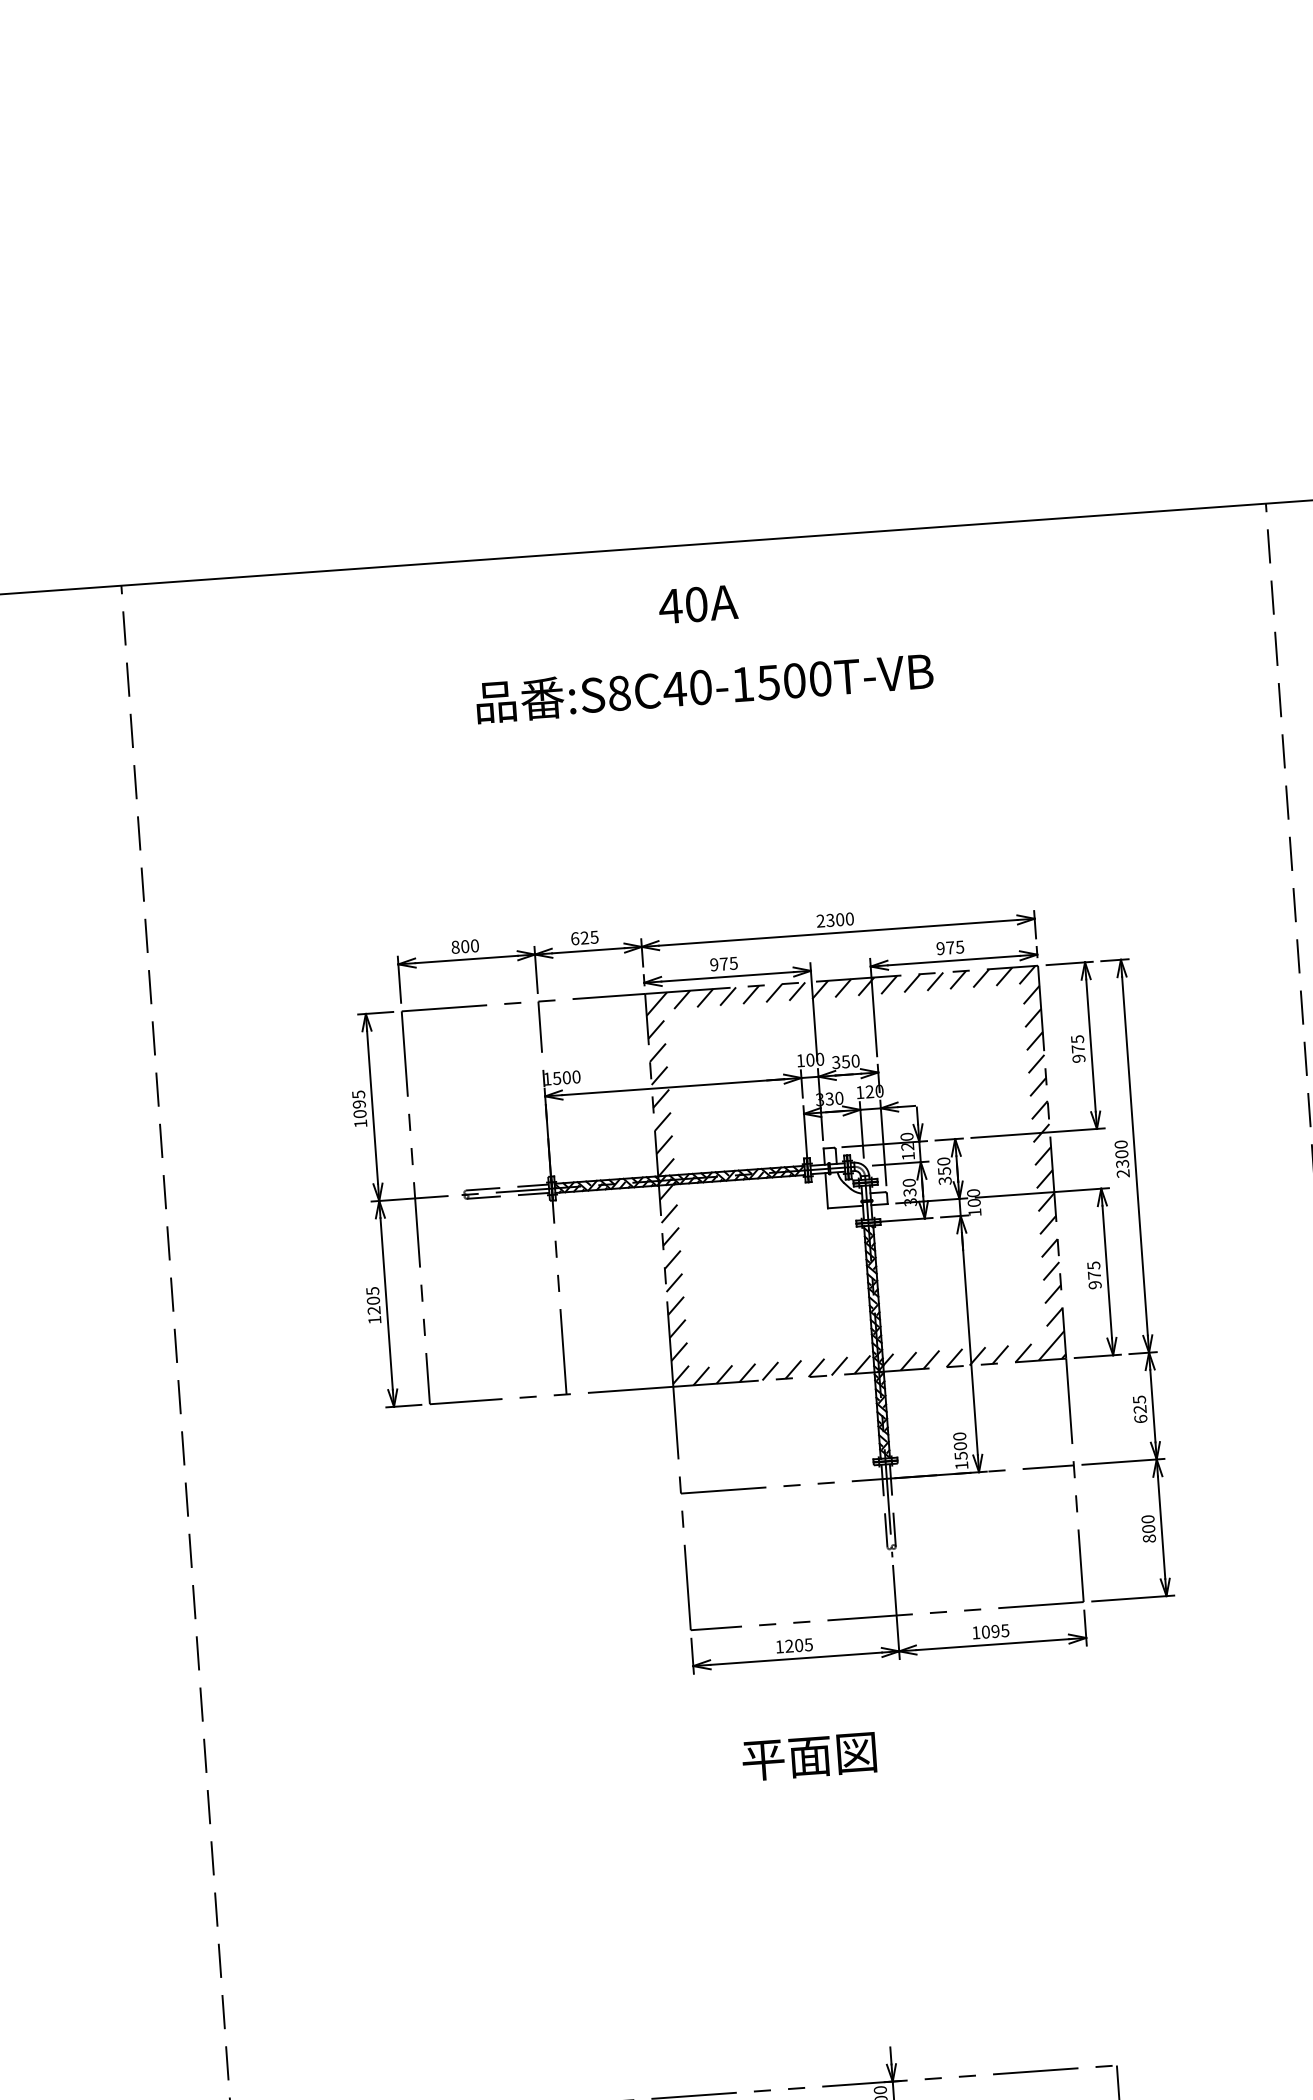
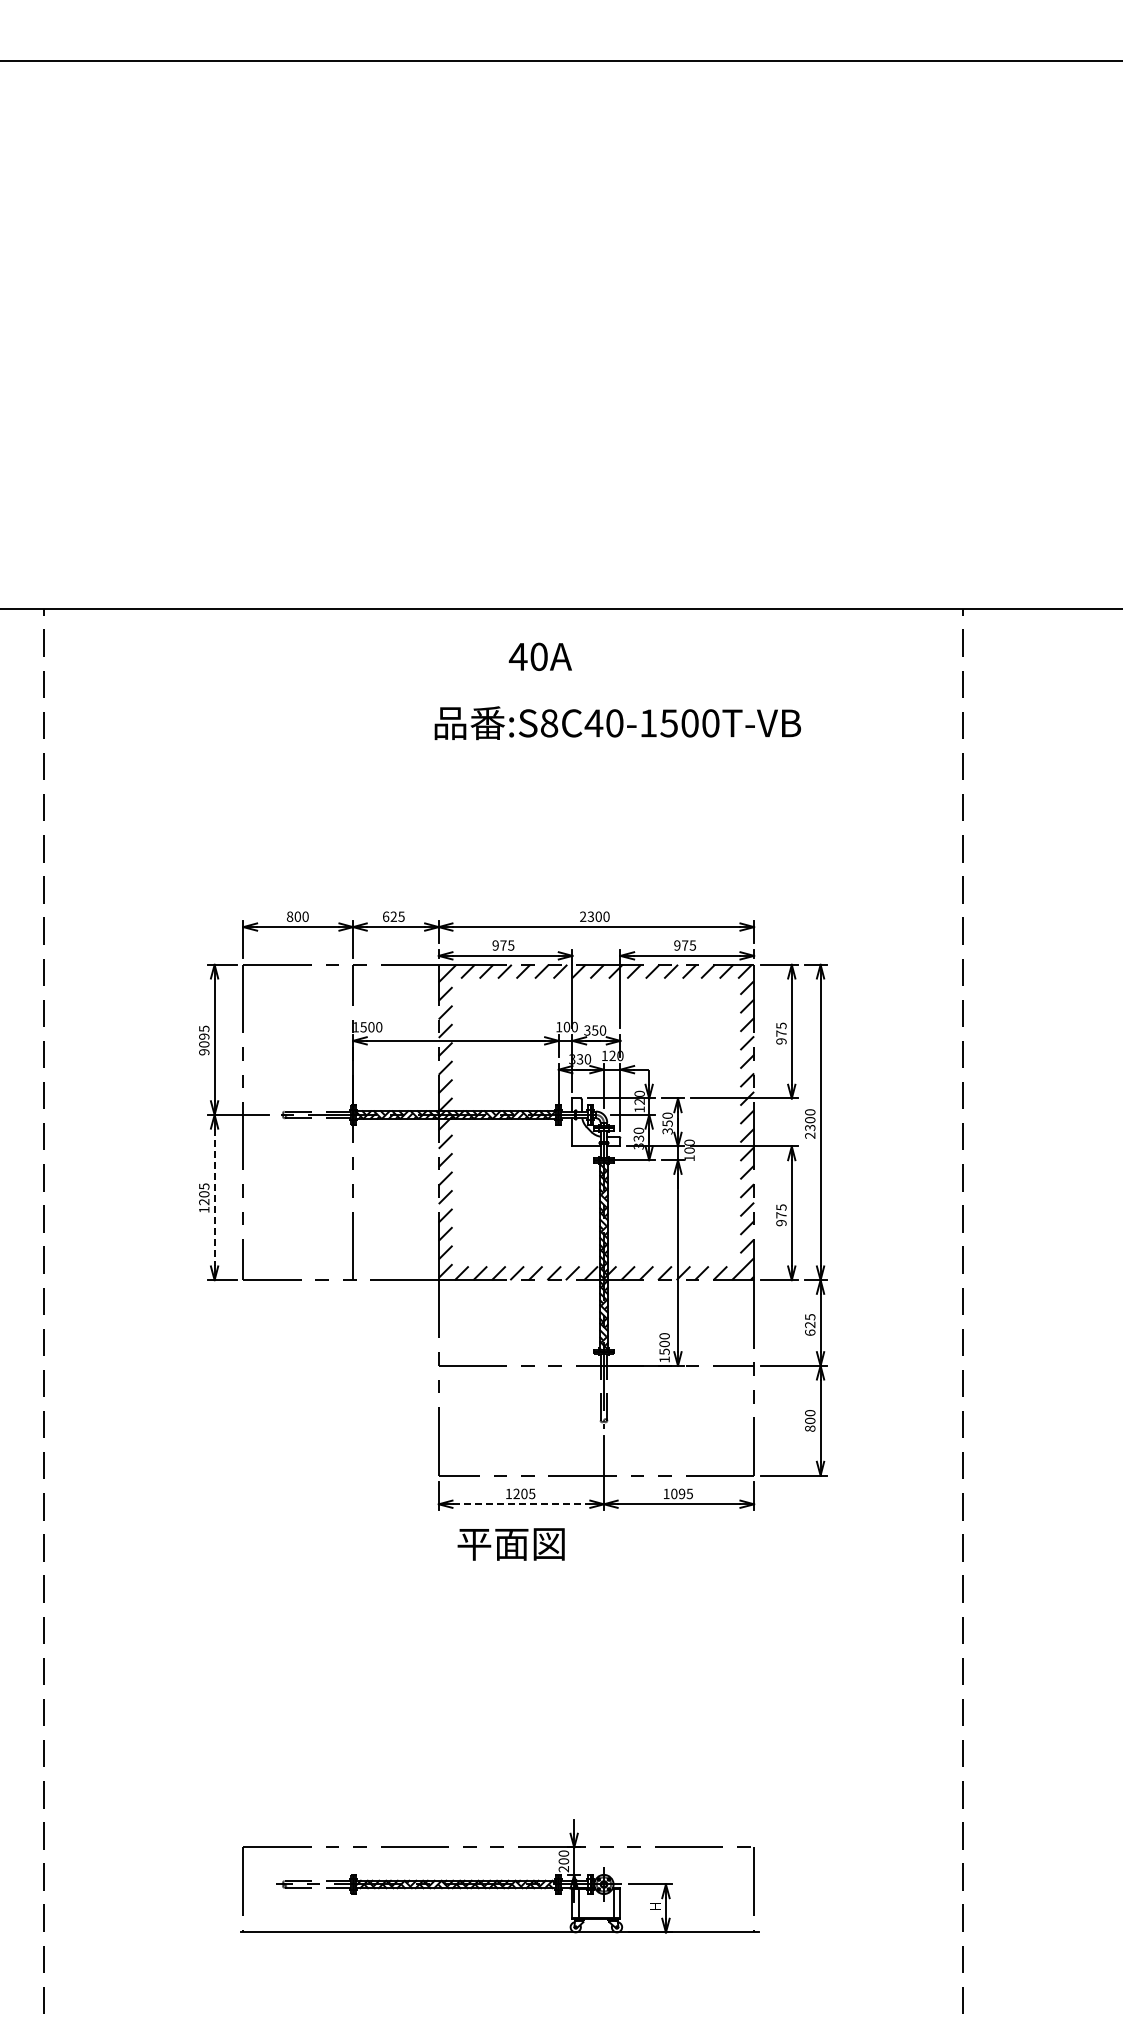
text: (697, 604) -> (539, 656), moved
text: (704, 687) -> (617, 723), moved
text: (361, 1124) -> (204, 1052), 1095 -> 9095
line: (386, 1303) -> (214, 1197), solid -> dashed
line: (796, 1658) -> (521, 1504), solid -> dashed
text: (808, 1757) -> (510, 1544), moved

